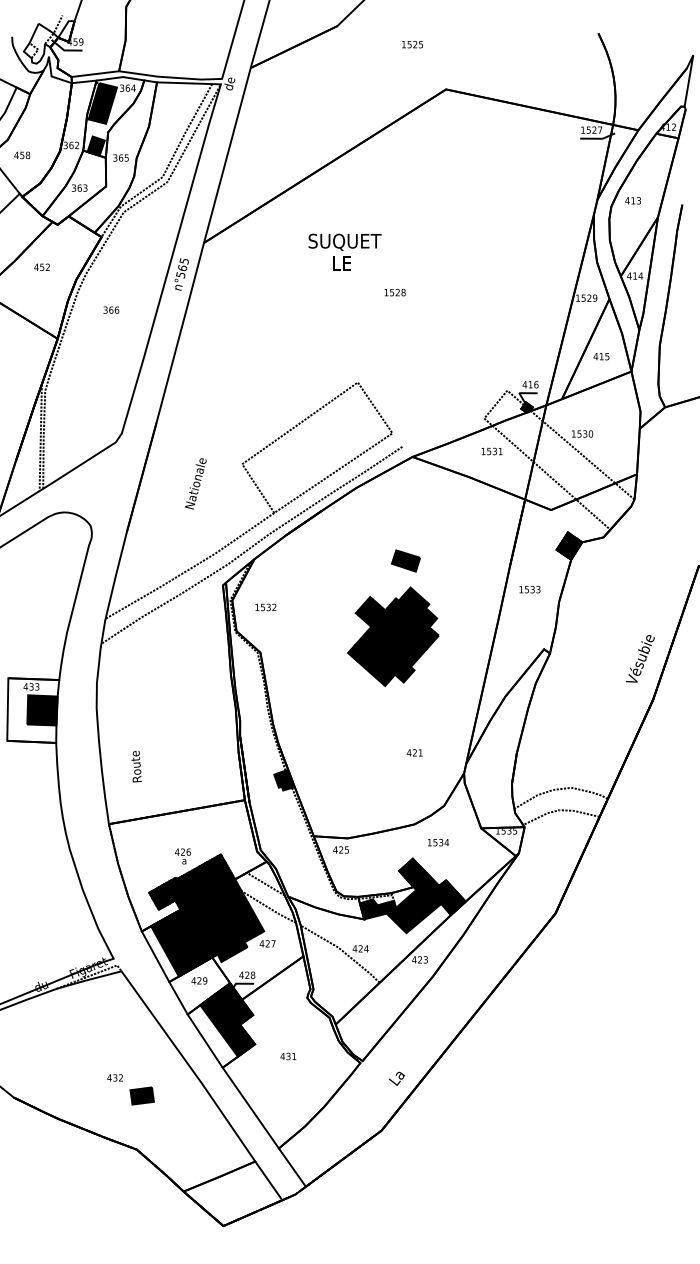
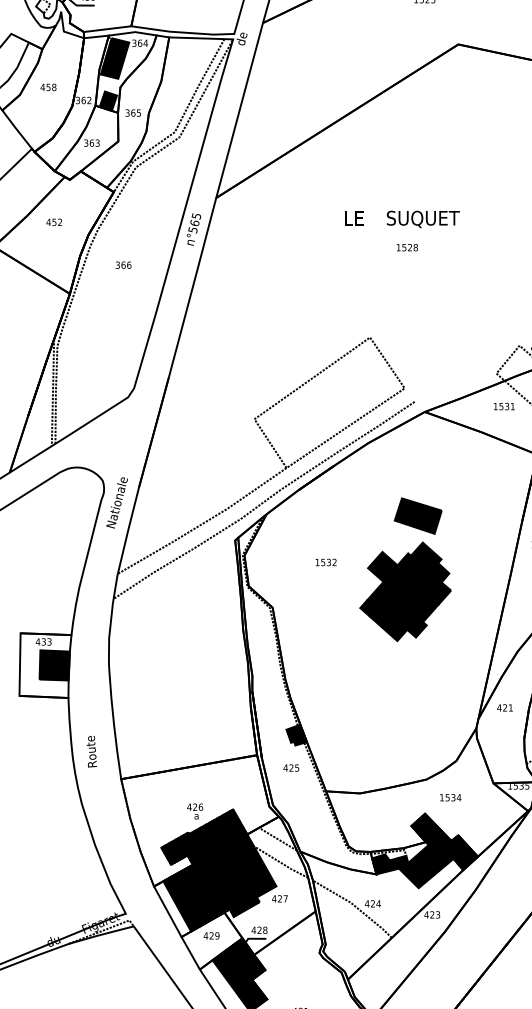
text: (22, 155) -> (48, 87), moved
text: (344, 241) -> (422, 218), moved
text: (195, 483) -> (116, 502), moved
part: (405, 560) -> (417, 515), size x1.67
text: (265, 607) -> (325, 562), moved
text: (414, 752) -> (504, 707), moved
text: (136, 766) -> (91, 751), moved
text: (340, 849) -> (290, 767), moved

